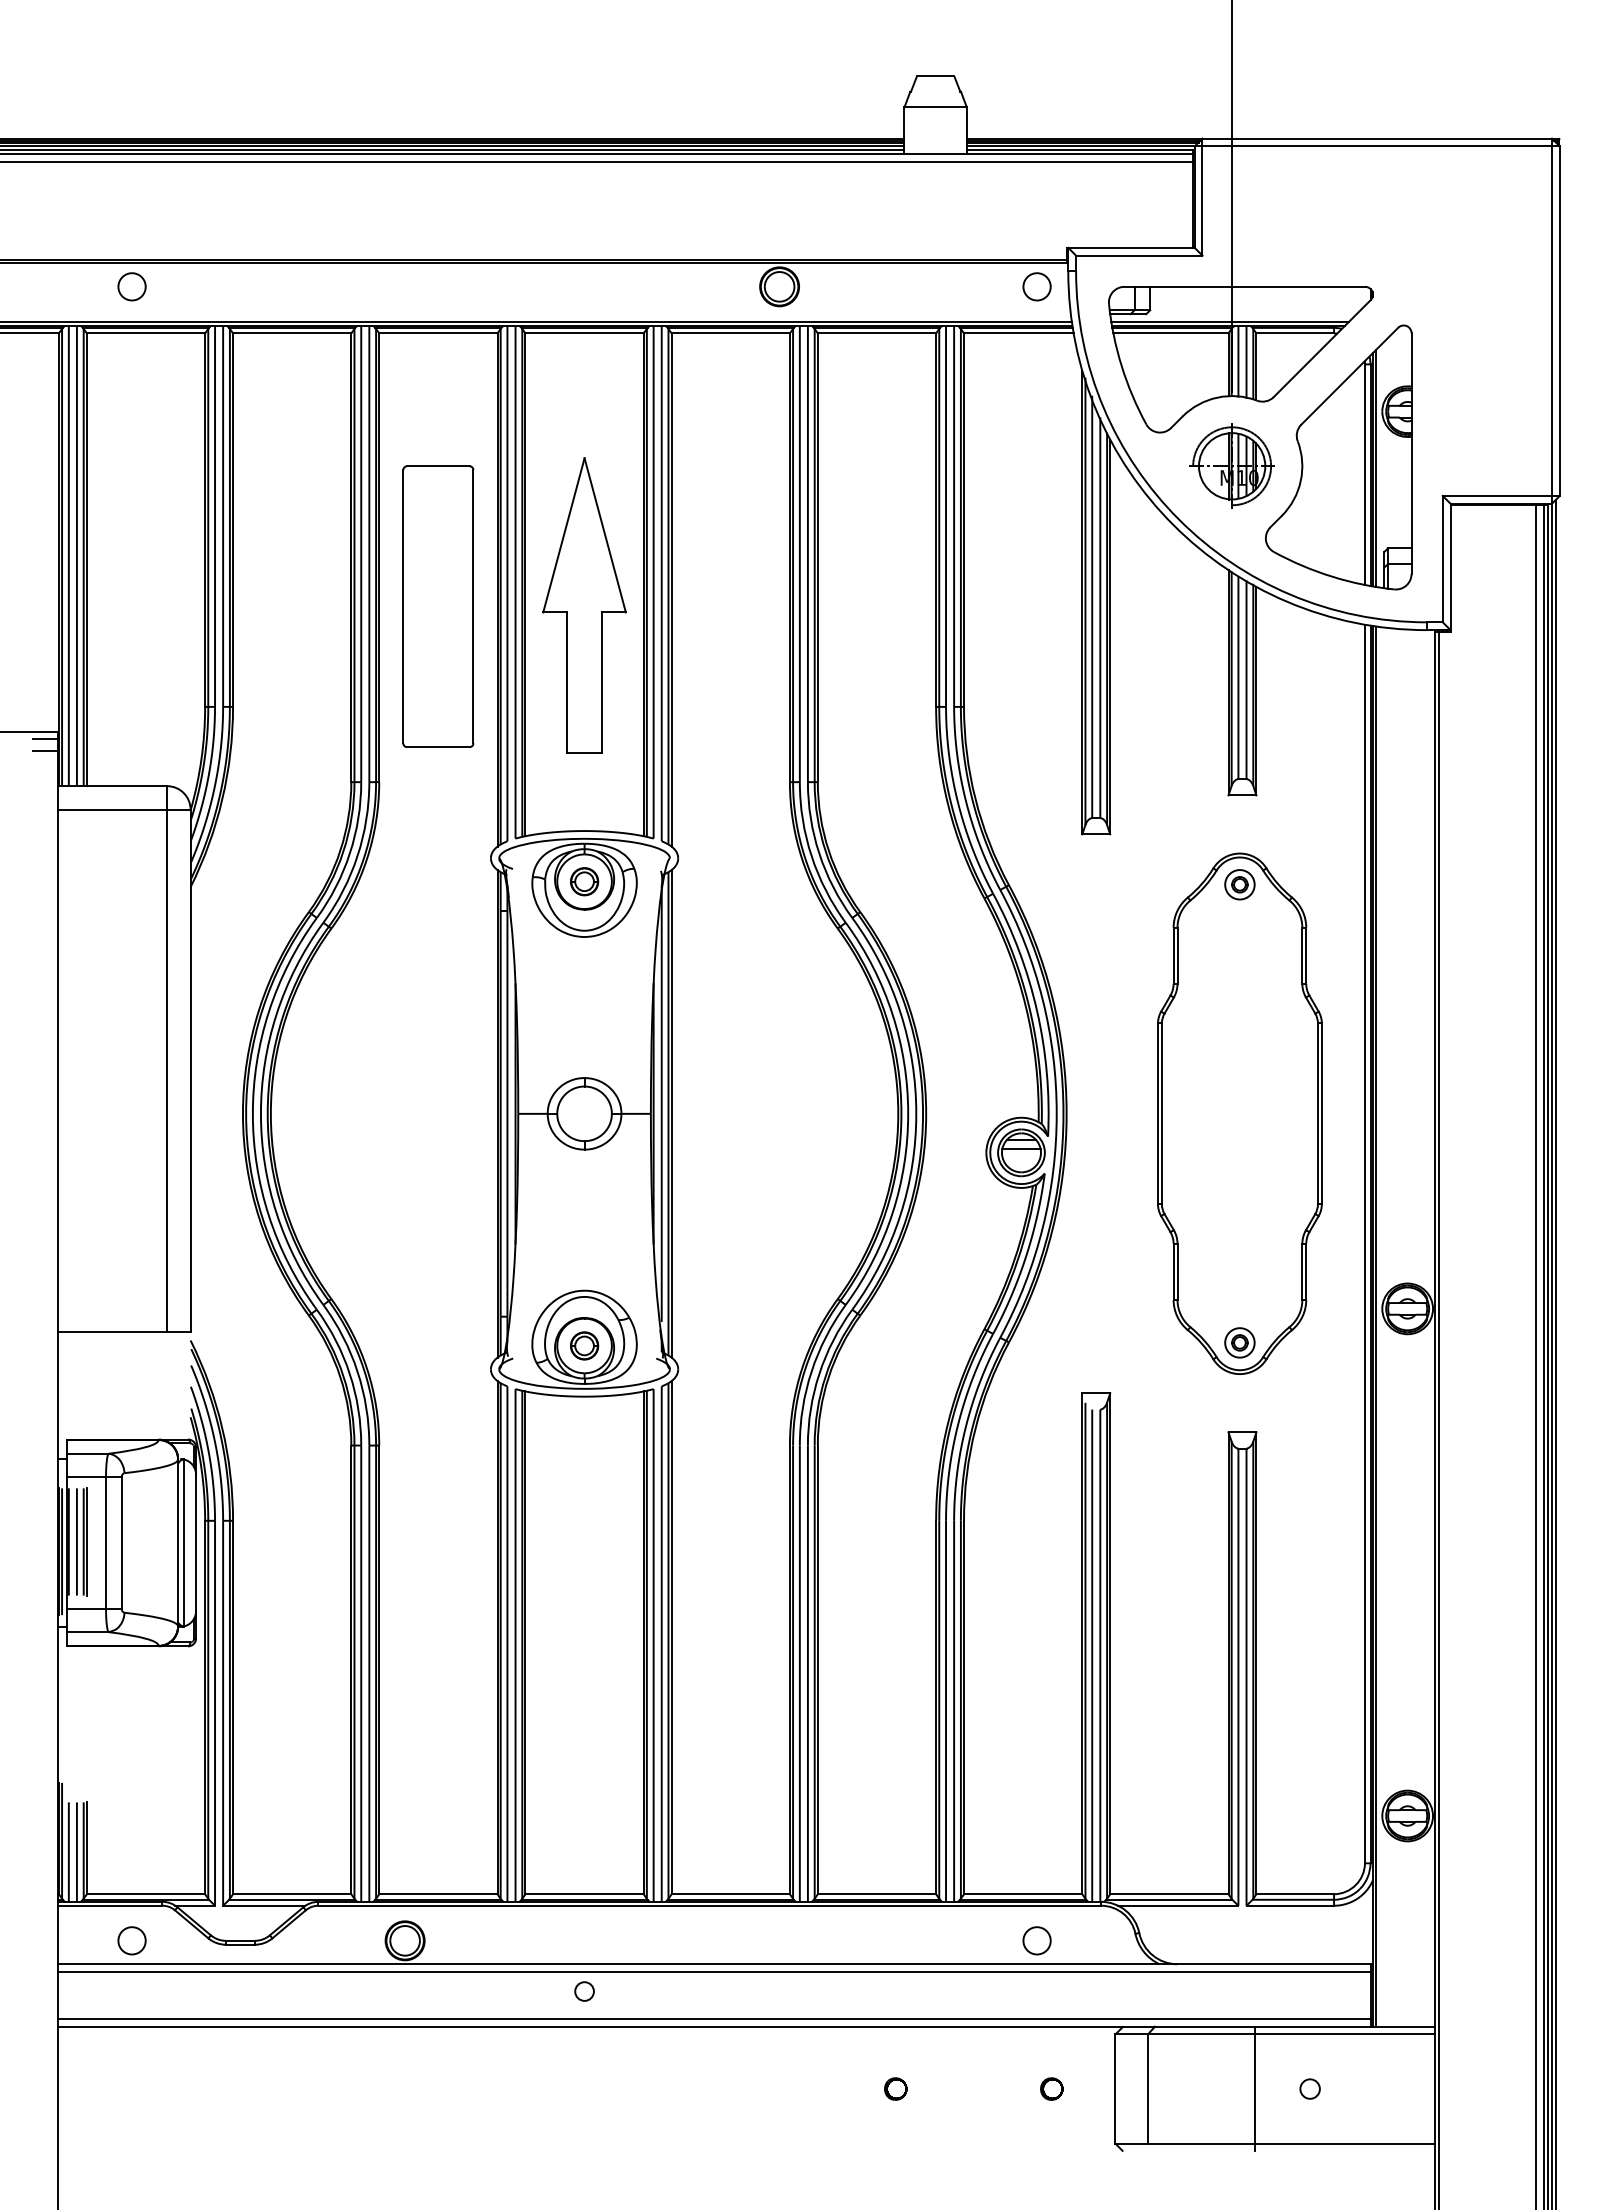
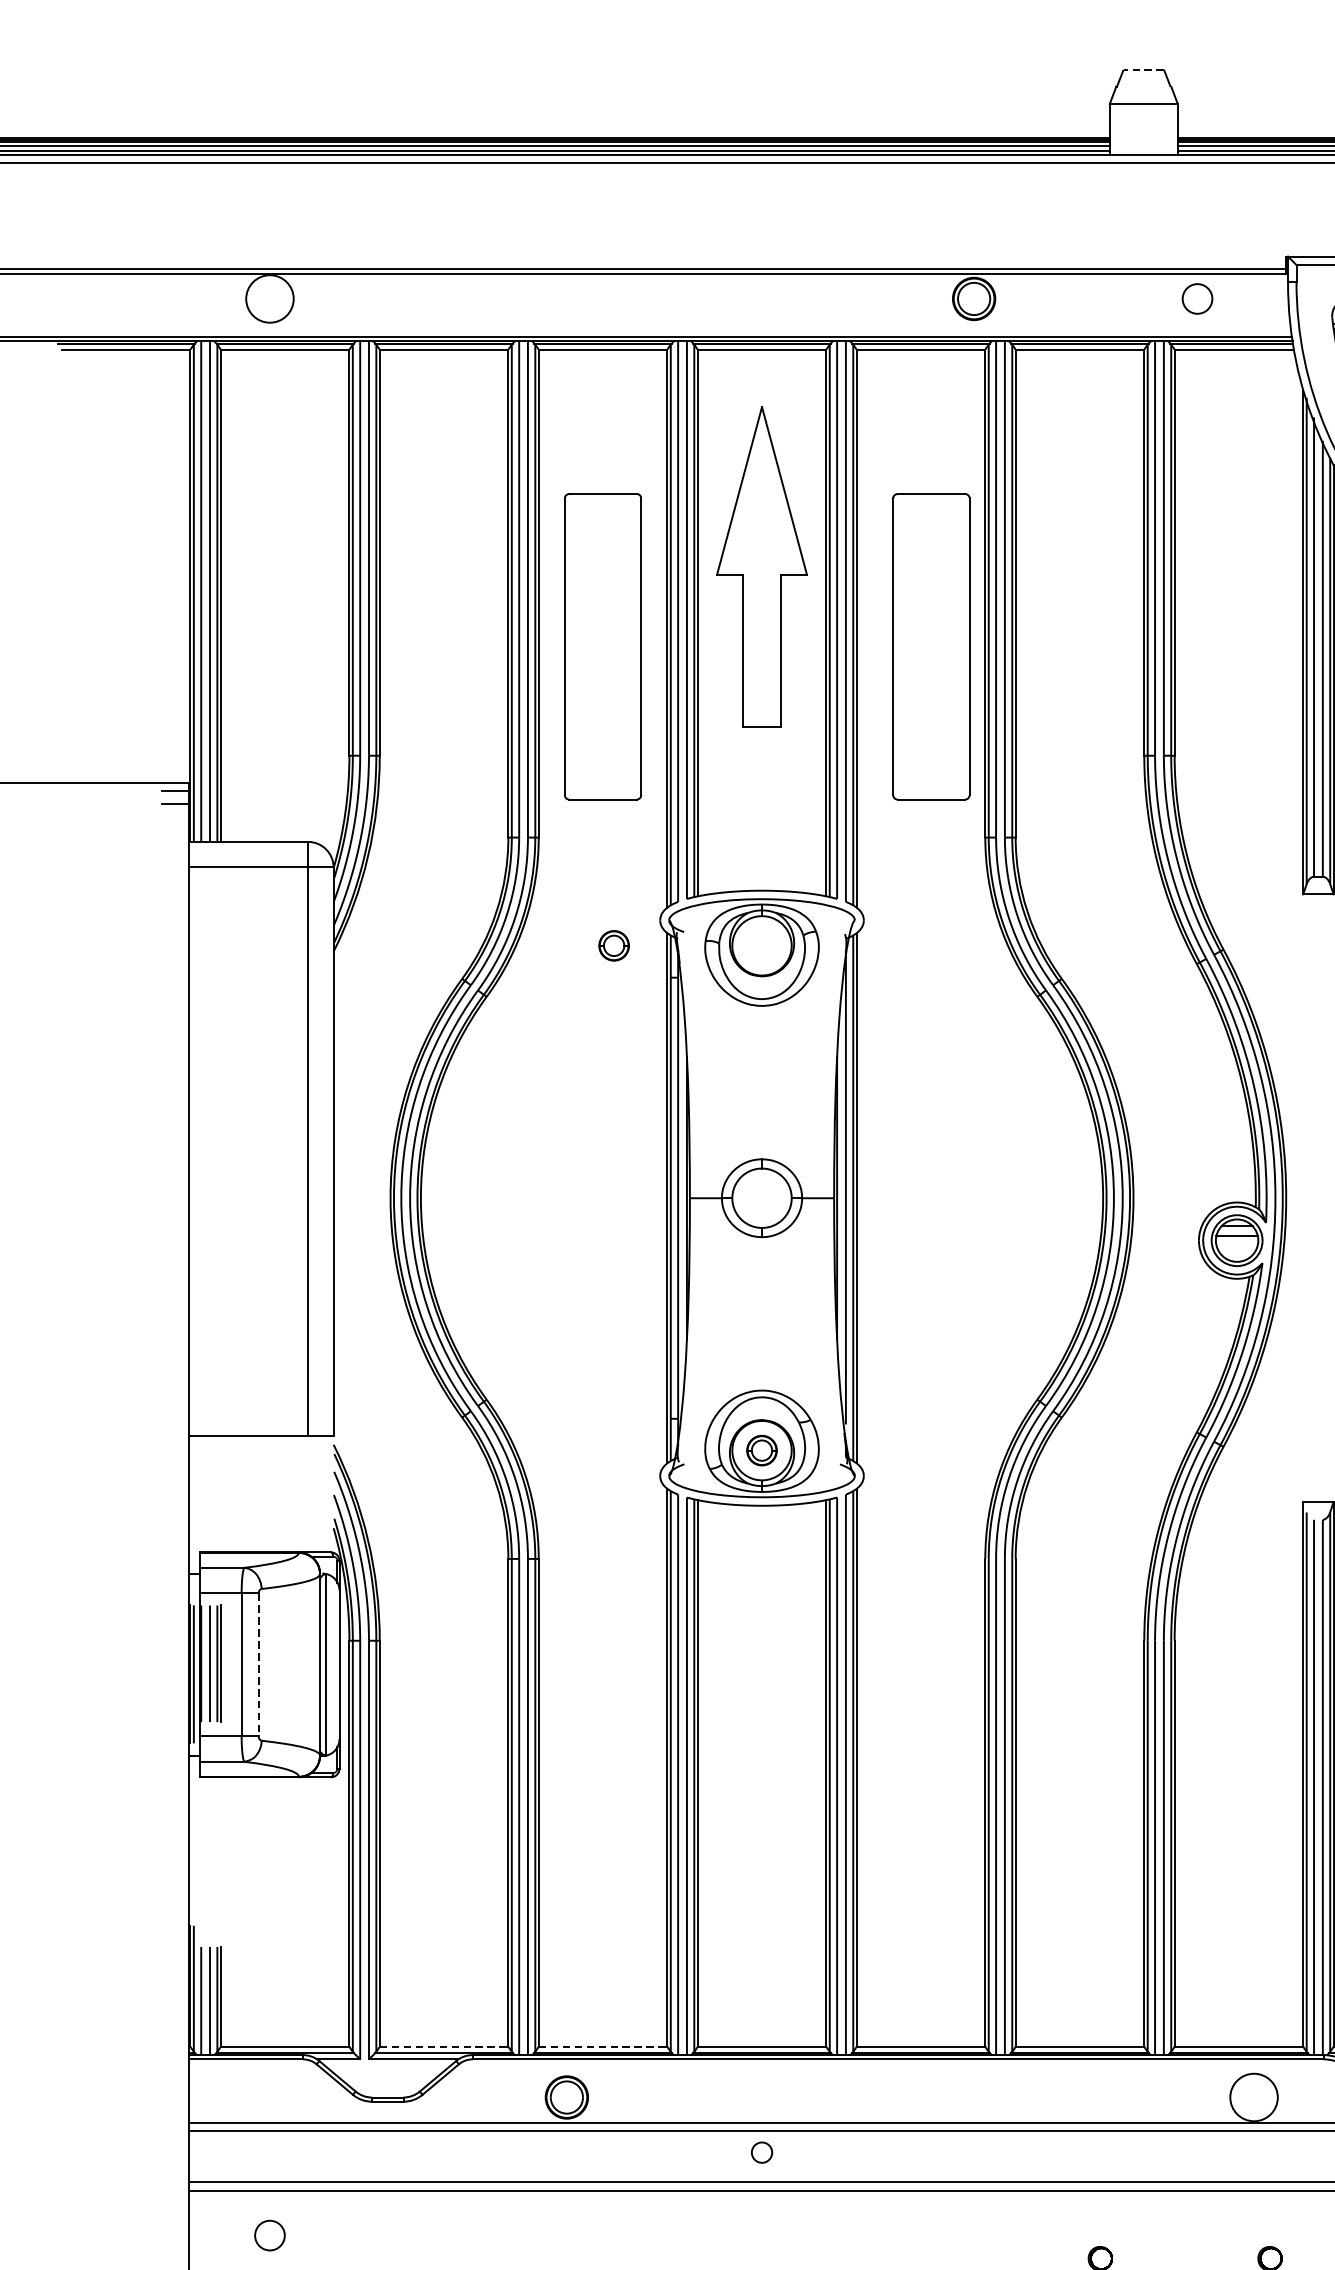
line: (935, 76) -> (1143, 70), solid -> dashed
circle: (131, 286) -> (269, 298), size x1.6
circle: (1036, 286) -> (1196, 298), moved
part: (584, 605) -> (761, 567), moved
part: (740, 606) -> (931, 646), added
part: (584, 881) -> (614, 945), moved
line: (121, 1542) -> (258, 1664), solid -> dashed
line: (292, 1894) -> (444, 2047), solid -> dashed
line: (438, 1894) -> (603, 2047), solid -> dashed
circle: (131, 1940) -> (269, 2235), moved
circle: (1036, 1940) -> (1253, 2097), size x1.6

